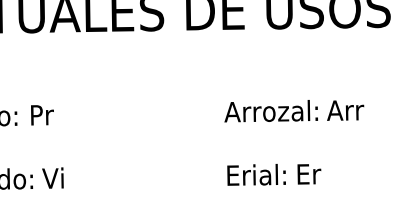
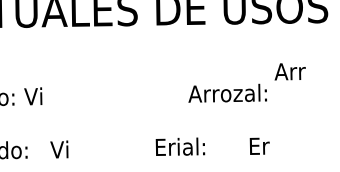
text: (344, 110) -> (289, 71), moved
text: (41, 114) -> (34, 96), Pr -> Vi
text: (256, 174) -> (180, 146), moved
text: (53, 178) -> (59, 149), moved

